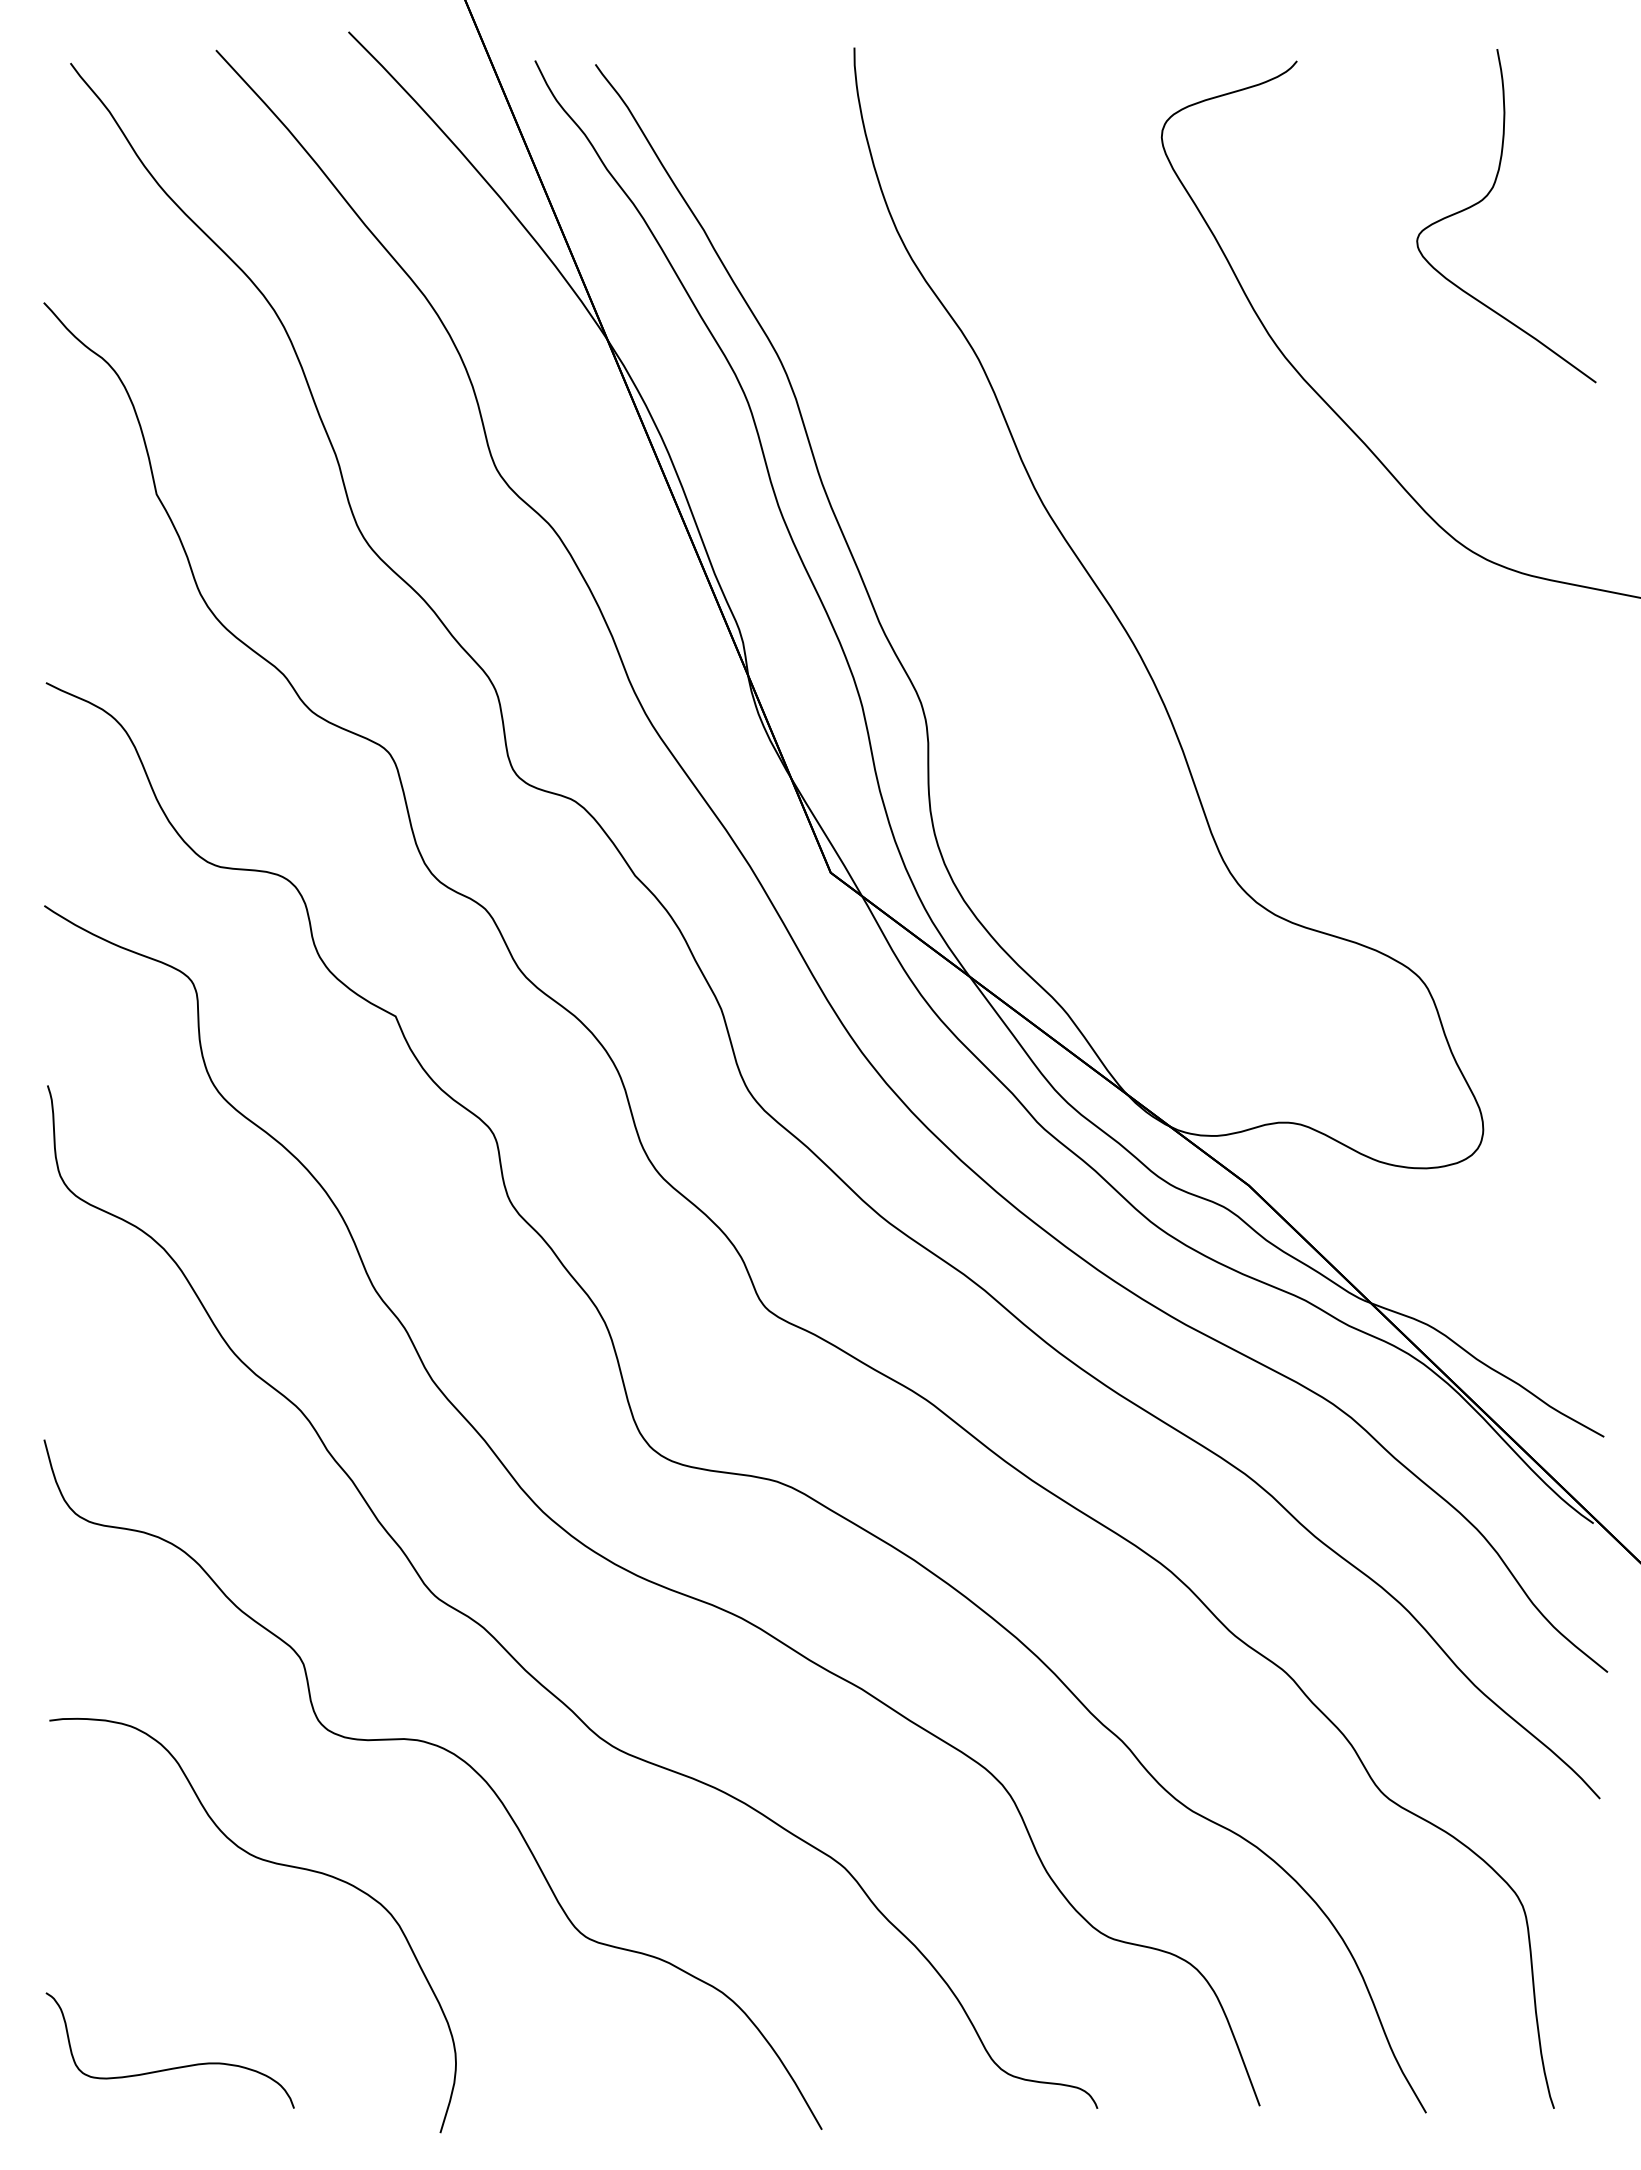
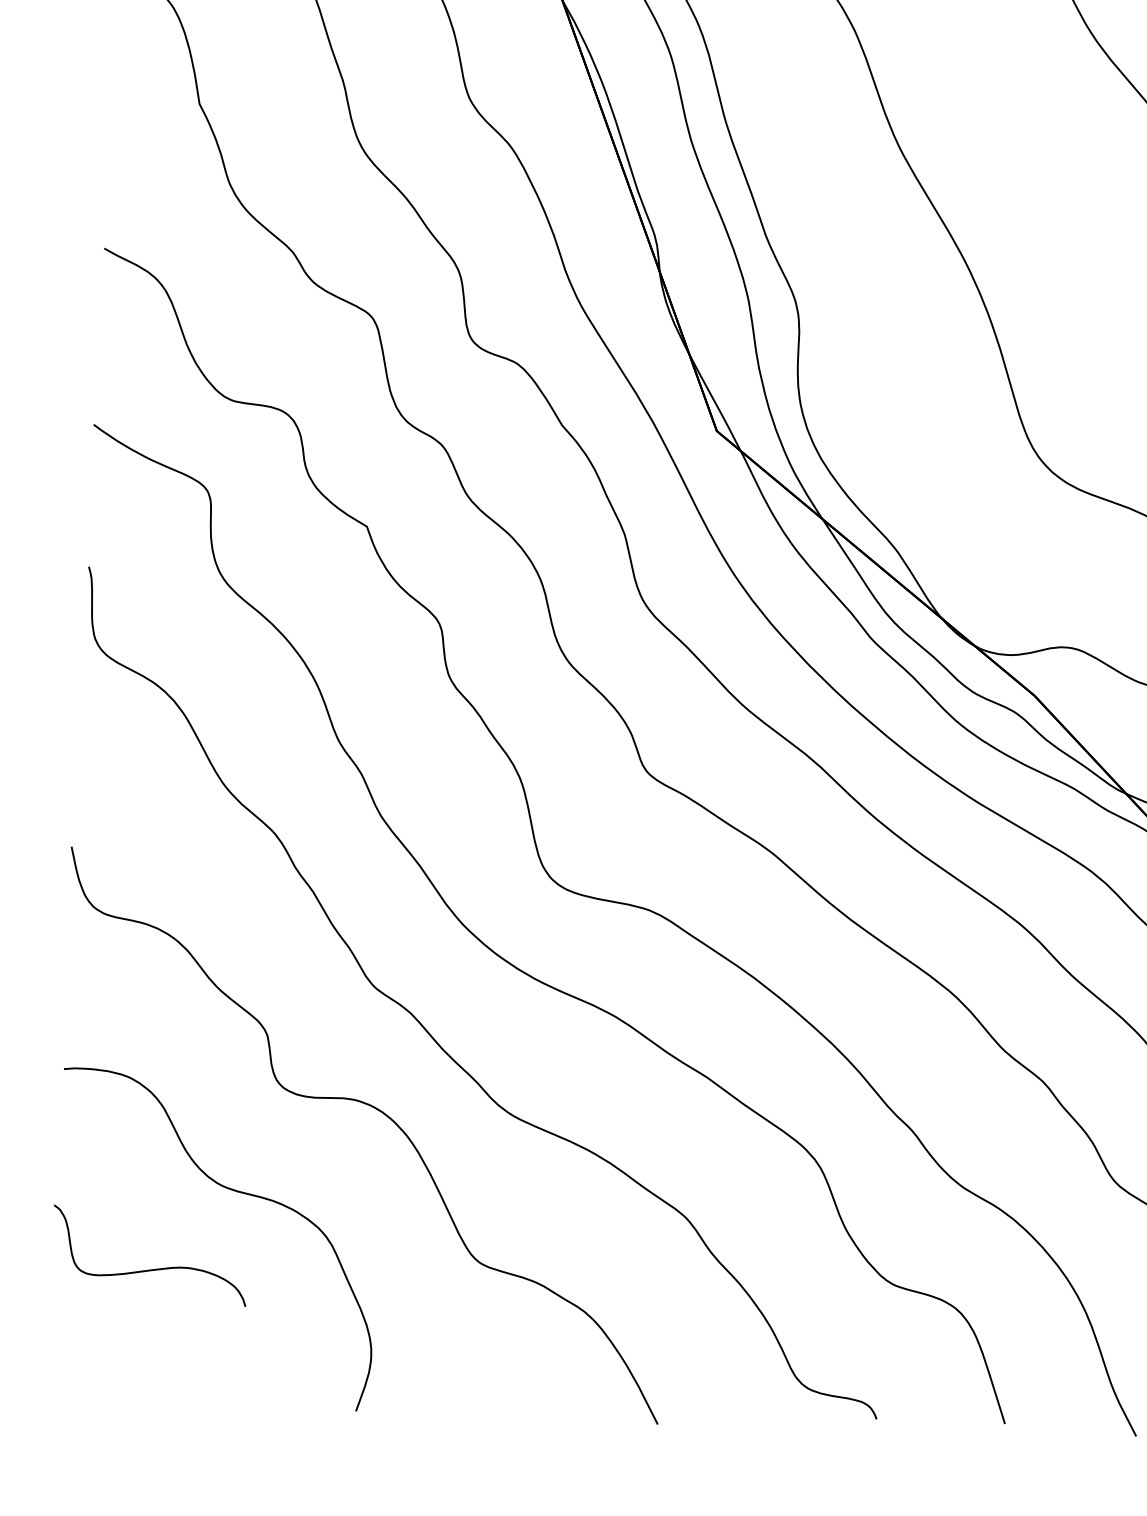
curve: (172, 2067) -> (151, 1269), moved

